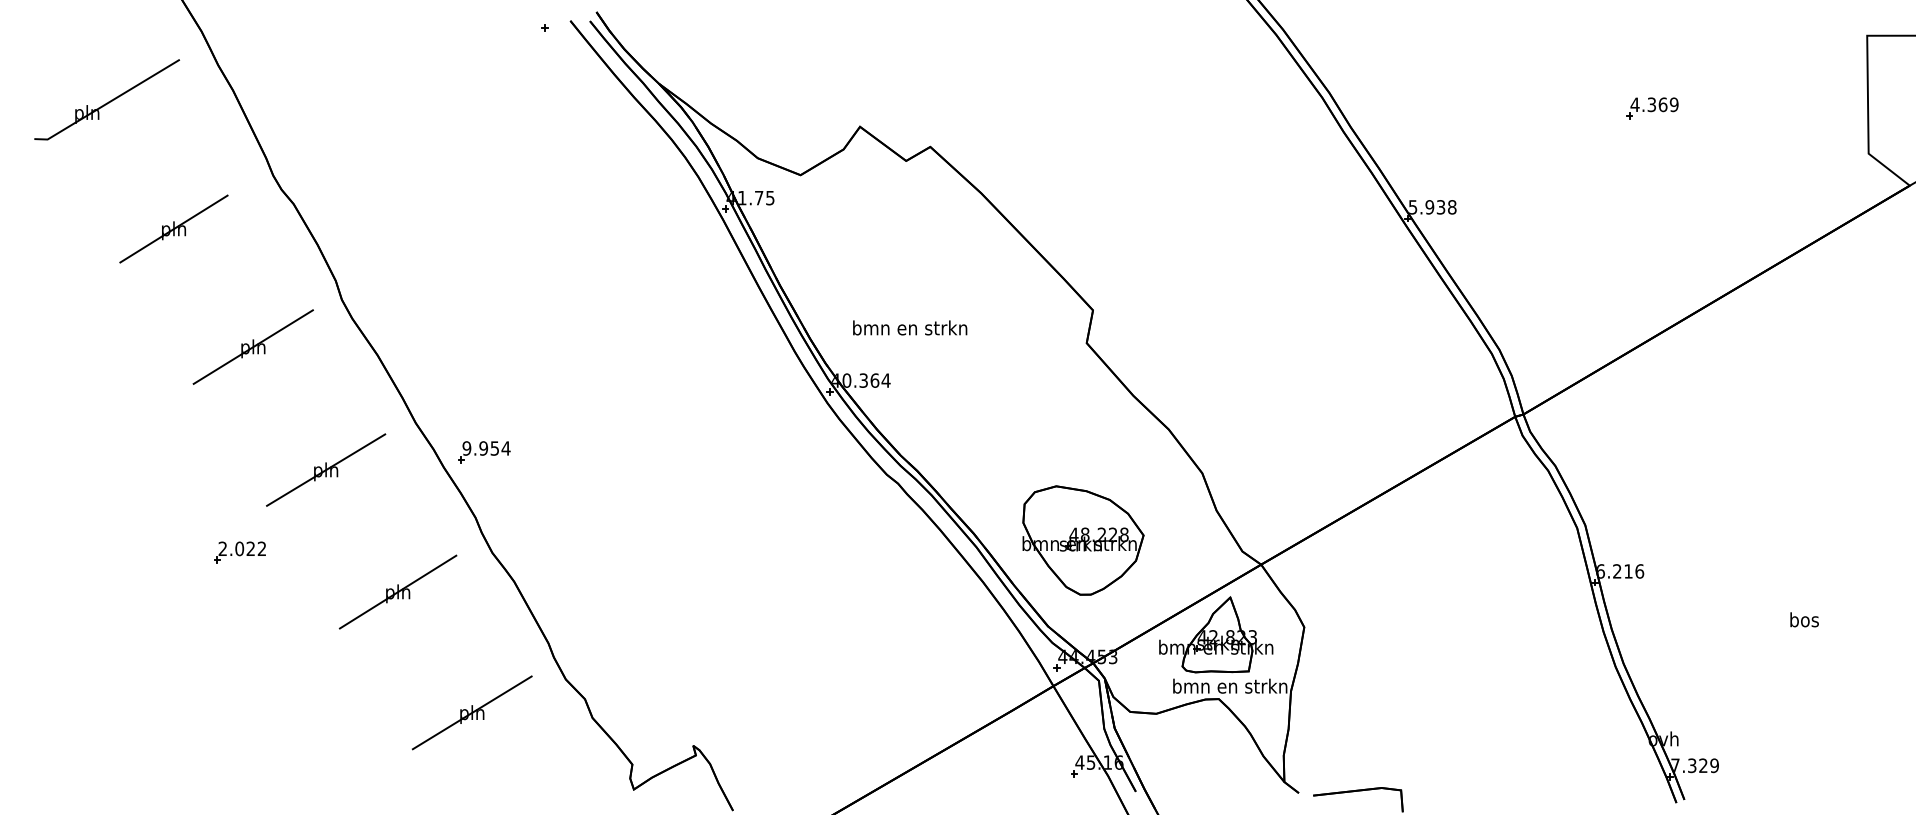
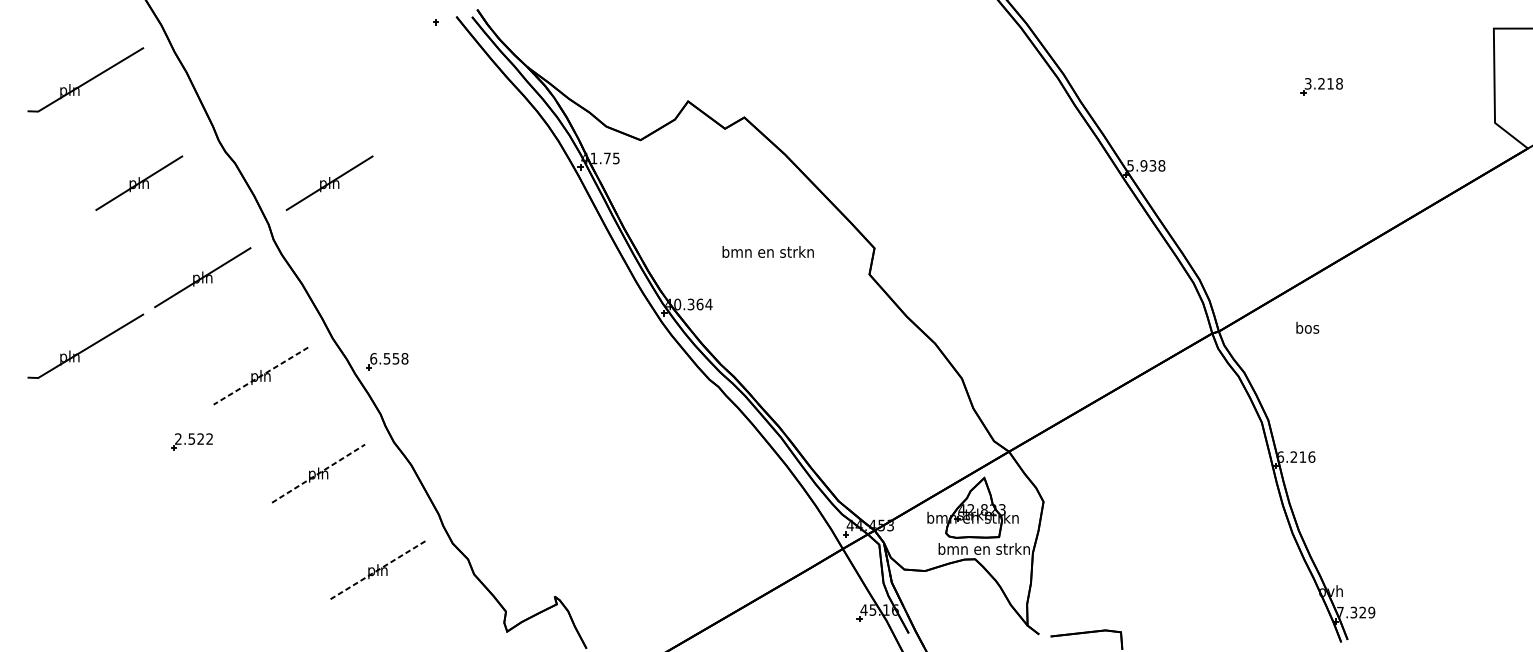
text: (1654, 104) -> (1323, 83), 4.369 -> 3.218
part: (411, 228) -> (329, 182), added
text: (910, 327) -> (768, 251), moved
part: (106, 432) -> (85, 346), added
text: (486, 448) -> (389, 358), 9.954 -> 6.558
line: (325, 470) -> (260, 376), solid -> dashed
part: (1083, 540) -> (866, 432), removed
text: (239, 548) -> (191, 438), 2.022 -> 2.522
line: (398, 592) -> (318, 474), solid -> dashed
text: (1804, 619) -> (1307, 327), moved
line: (472, 712) -> (378, 570), solid -> dashed

